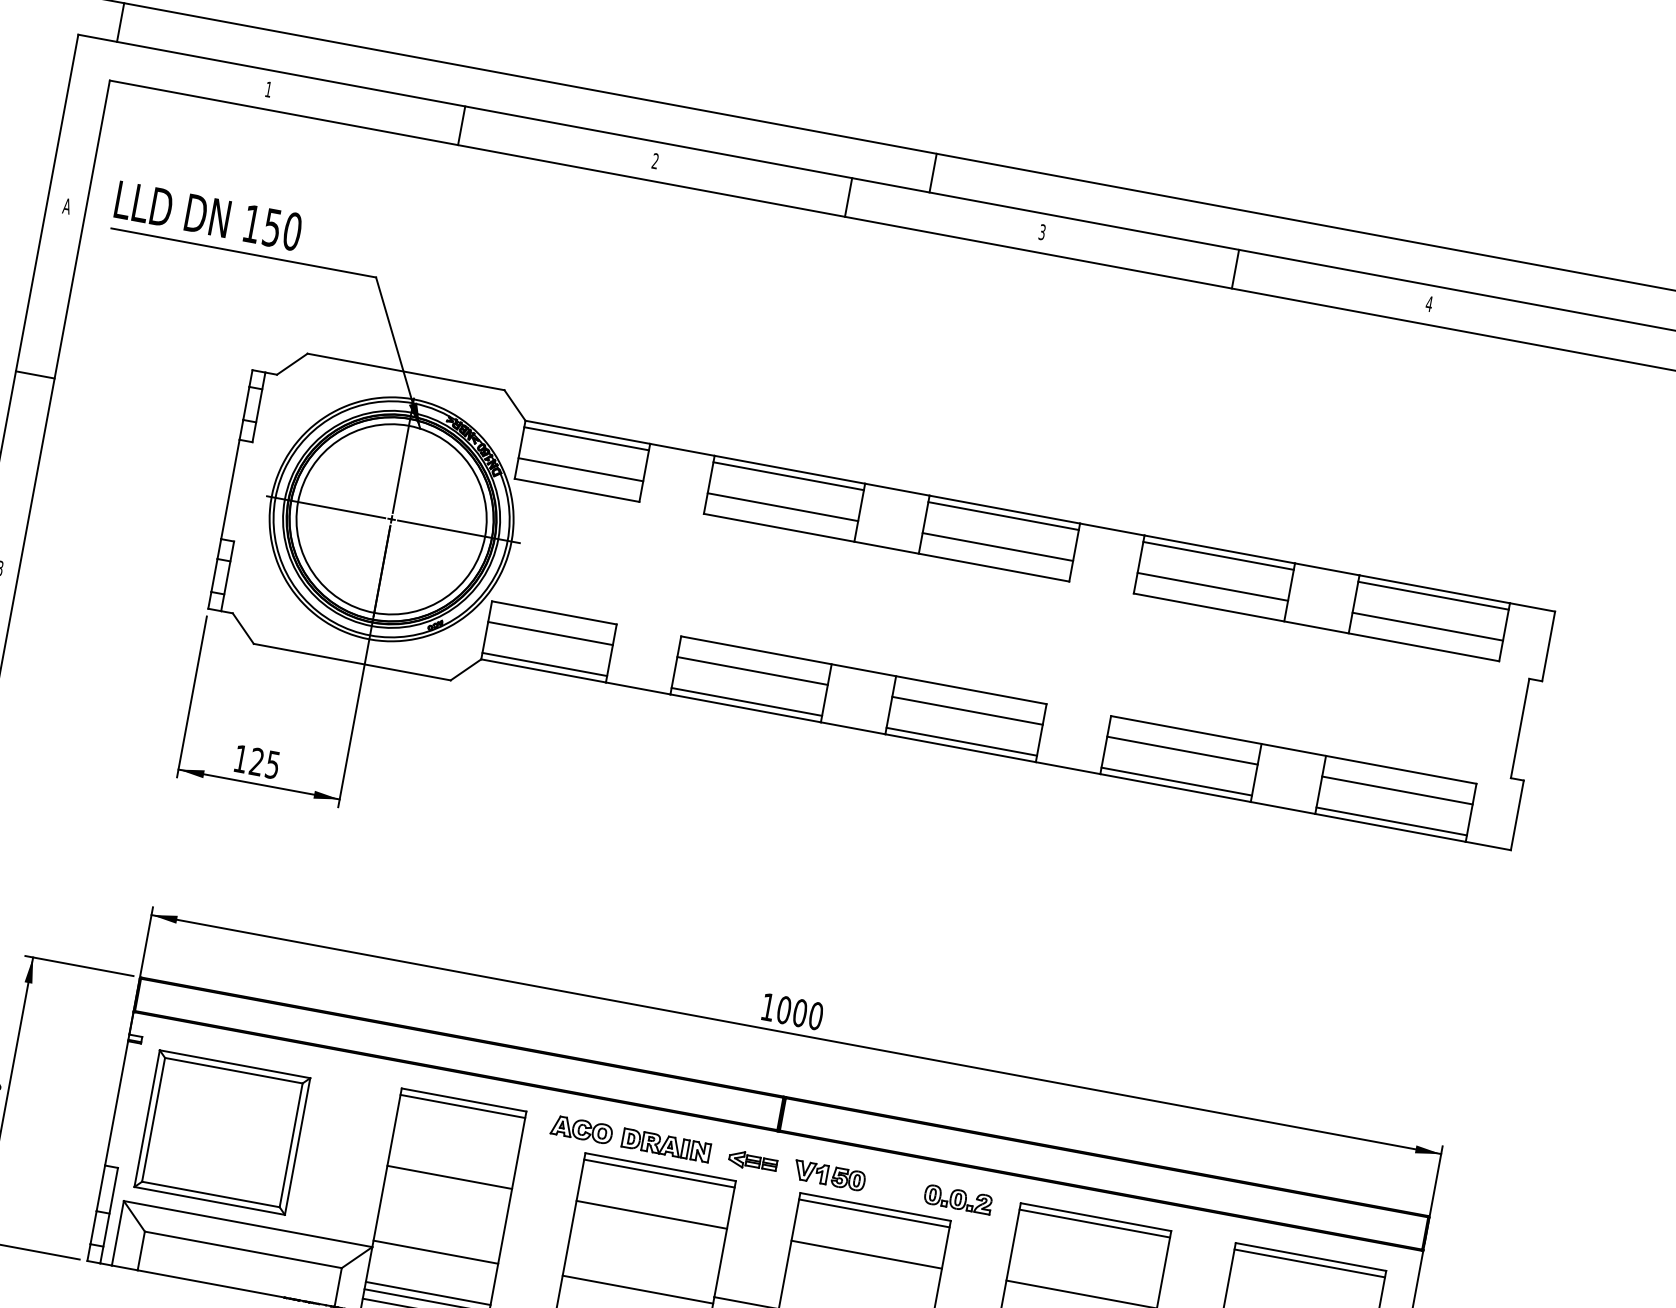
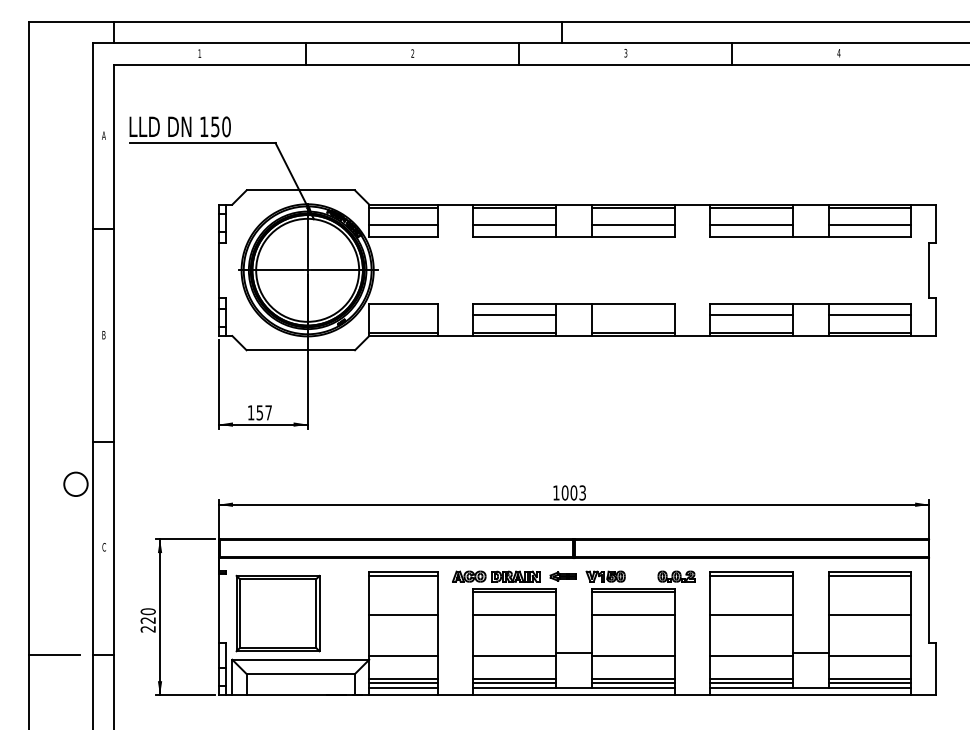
line: (550, 633) -> (403, 315), removed
line: (966, 710) -> (632, 315), removed
text: (263, 762) -> (263, 412), 125 -> 157
text: (815, 1015) -> (582, 492), 1000 -> 1003

